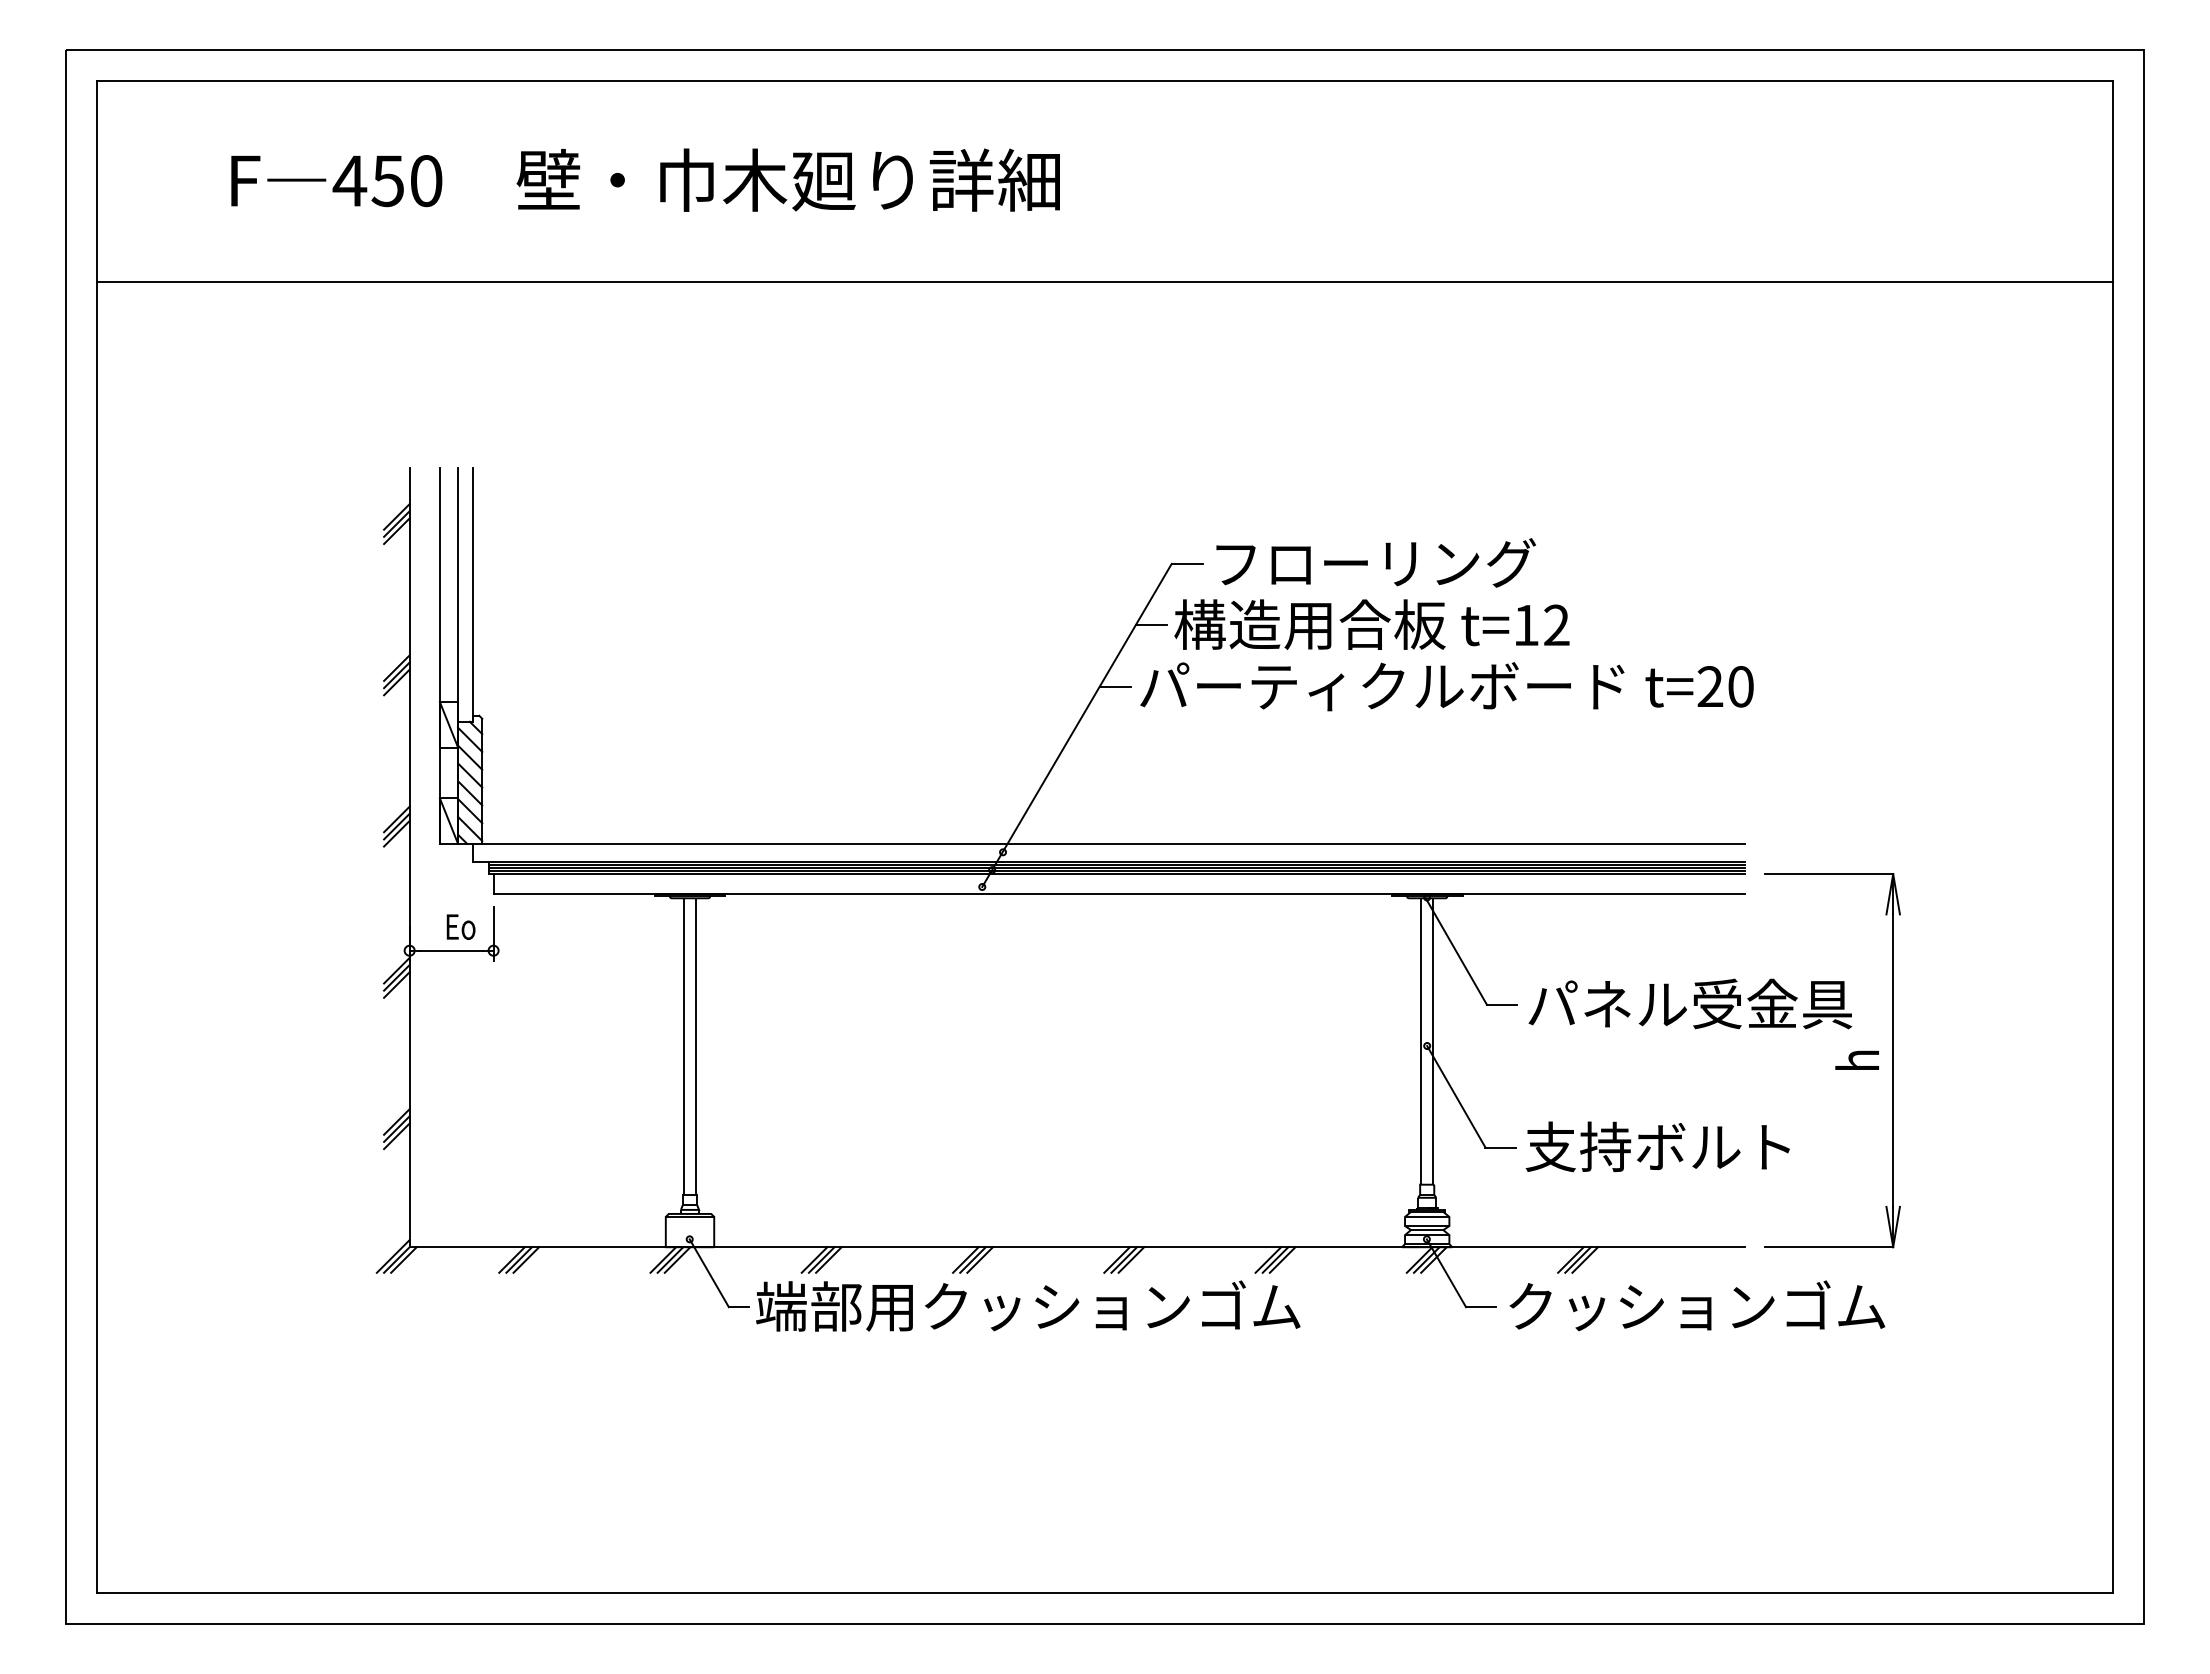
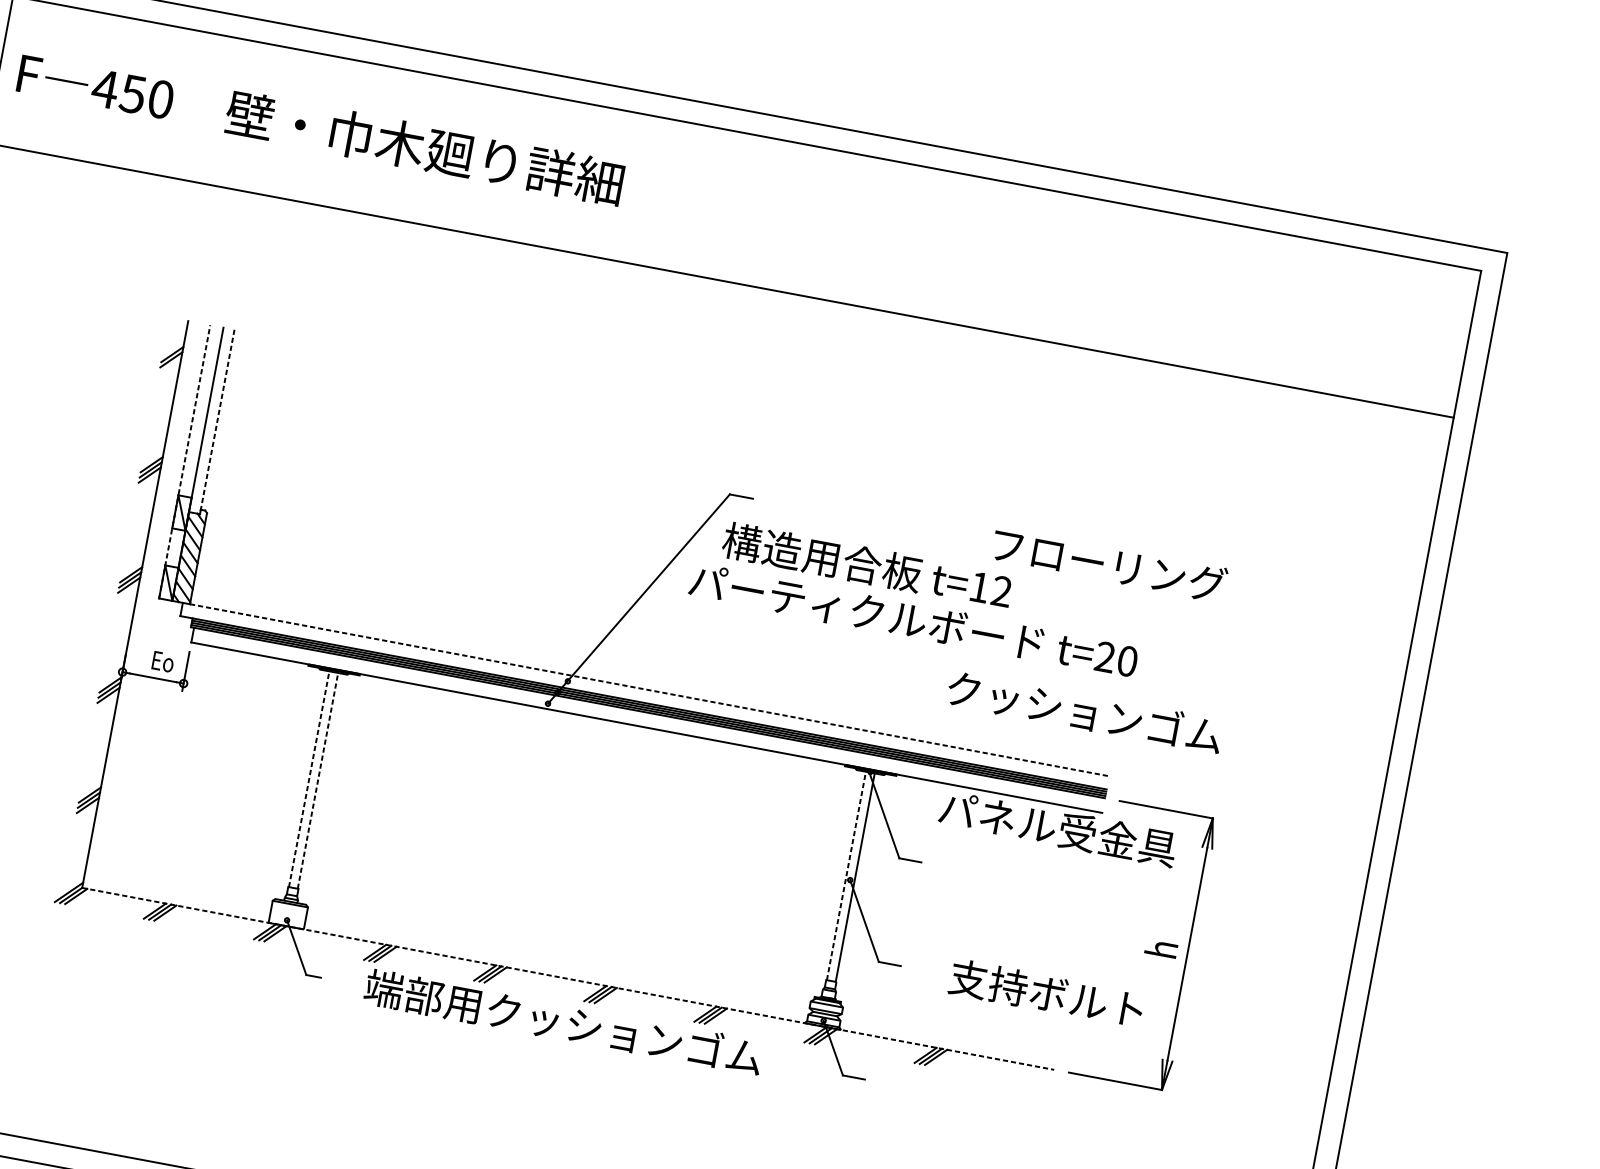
text: (645, 179) -> (320, 128), moved
line: (396, 531) -> (170, 365), removed
text: (1376, 562) -> (1109, 564), moved
line: (473, 595) -> (217, 422), solid -> dashed
line: (1151, 625) -> (706, 536), removed
line: (439, 656) -> (184, 462), solid -> dashed
line: (1115, 686) -> (672, 575), removed
line: (1114, 843) -> (650, 690), solid -> dashed
text: (1690, 1003) -> (1058, 828), moved
line: (1421, 1041) -> (846, 876), solid -> dashed
line: (683, 1046) -> (308, 779), solid -> dashed
line: (696, 1046) -> (318, 780), solid -> dashed
text: (1657, 1146) -> (1046, 993), moved
line: (1077, 1247) -> (568, 979), solid -> dashed
text: (1028, 1305) -> (563, 1022), moved
text: (1697, 1305) -> (1085, 712), moved

